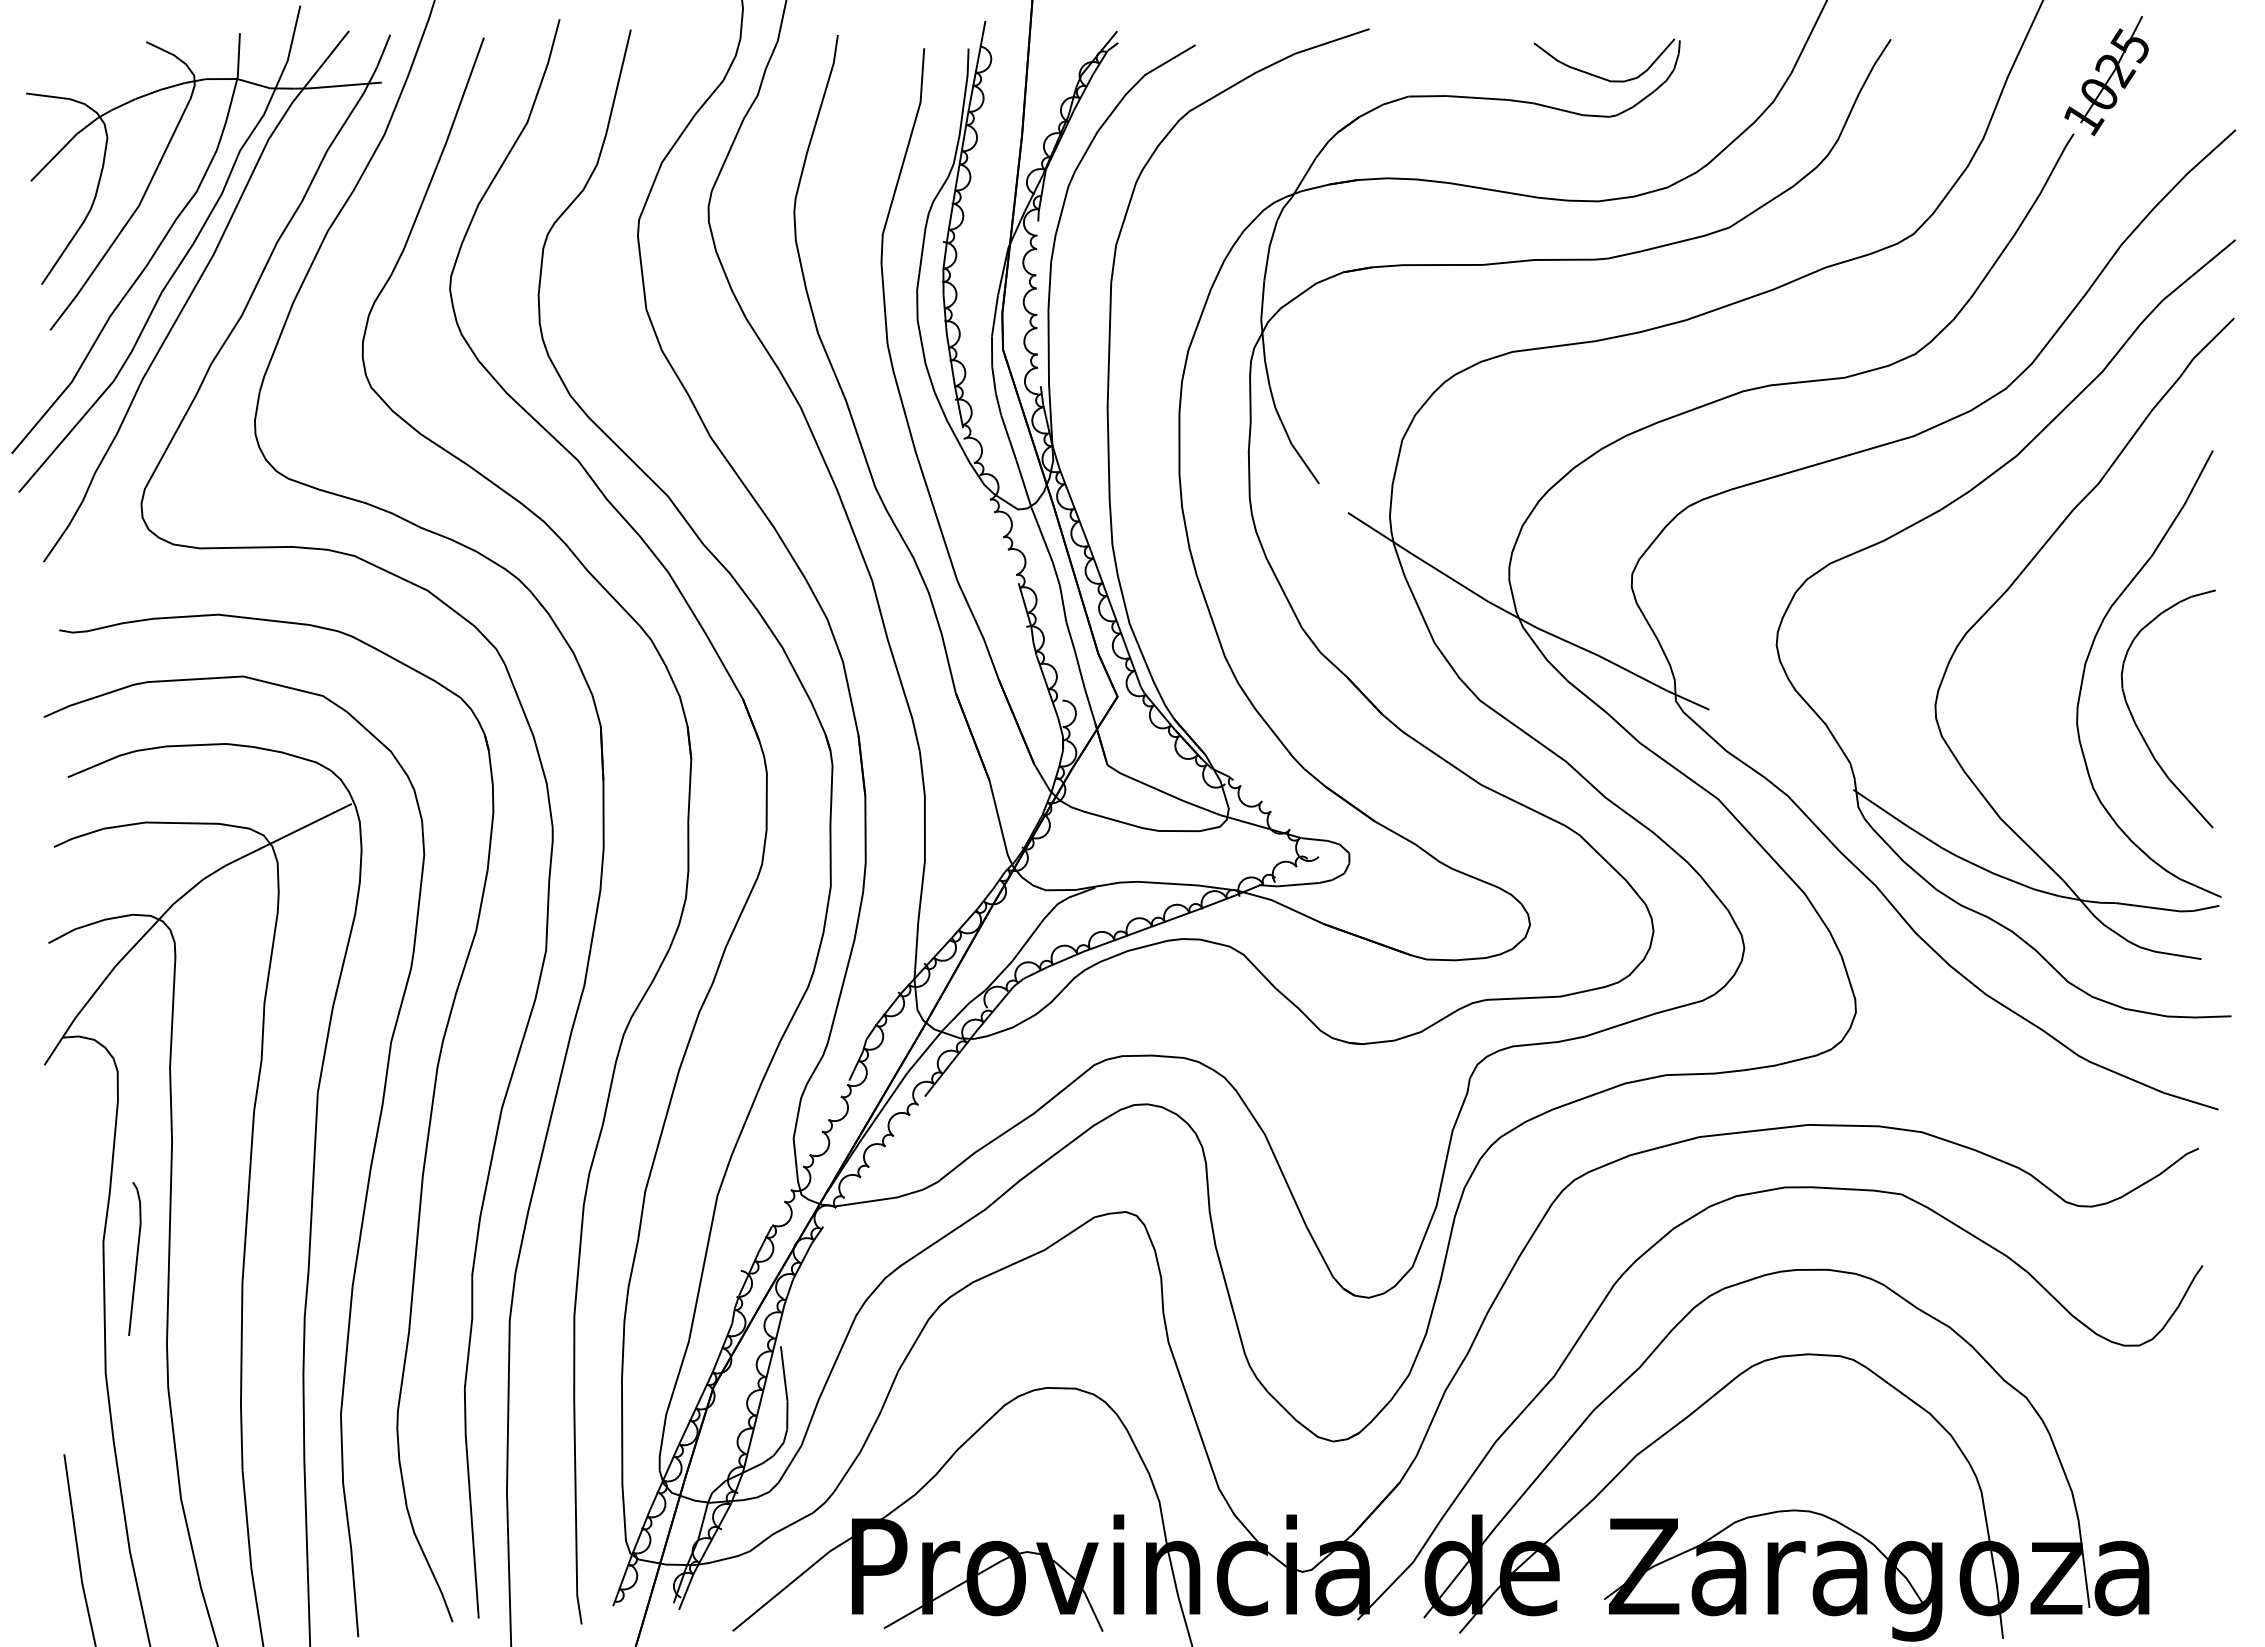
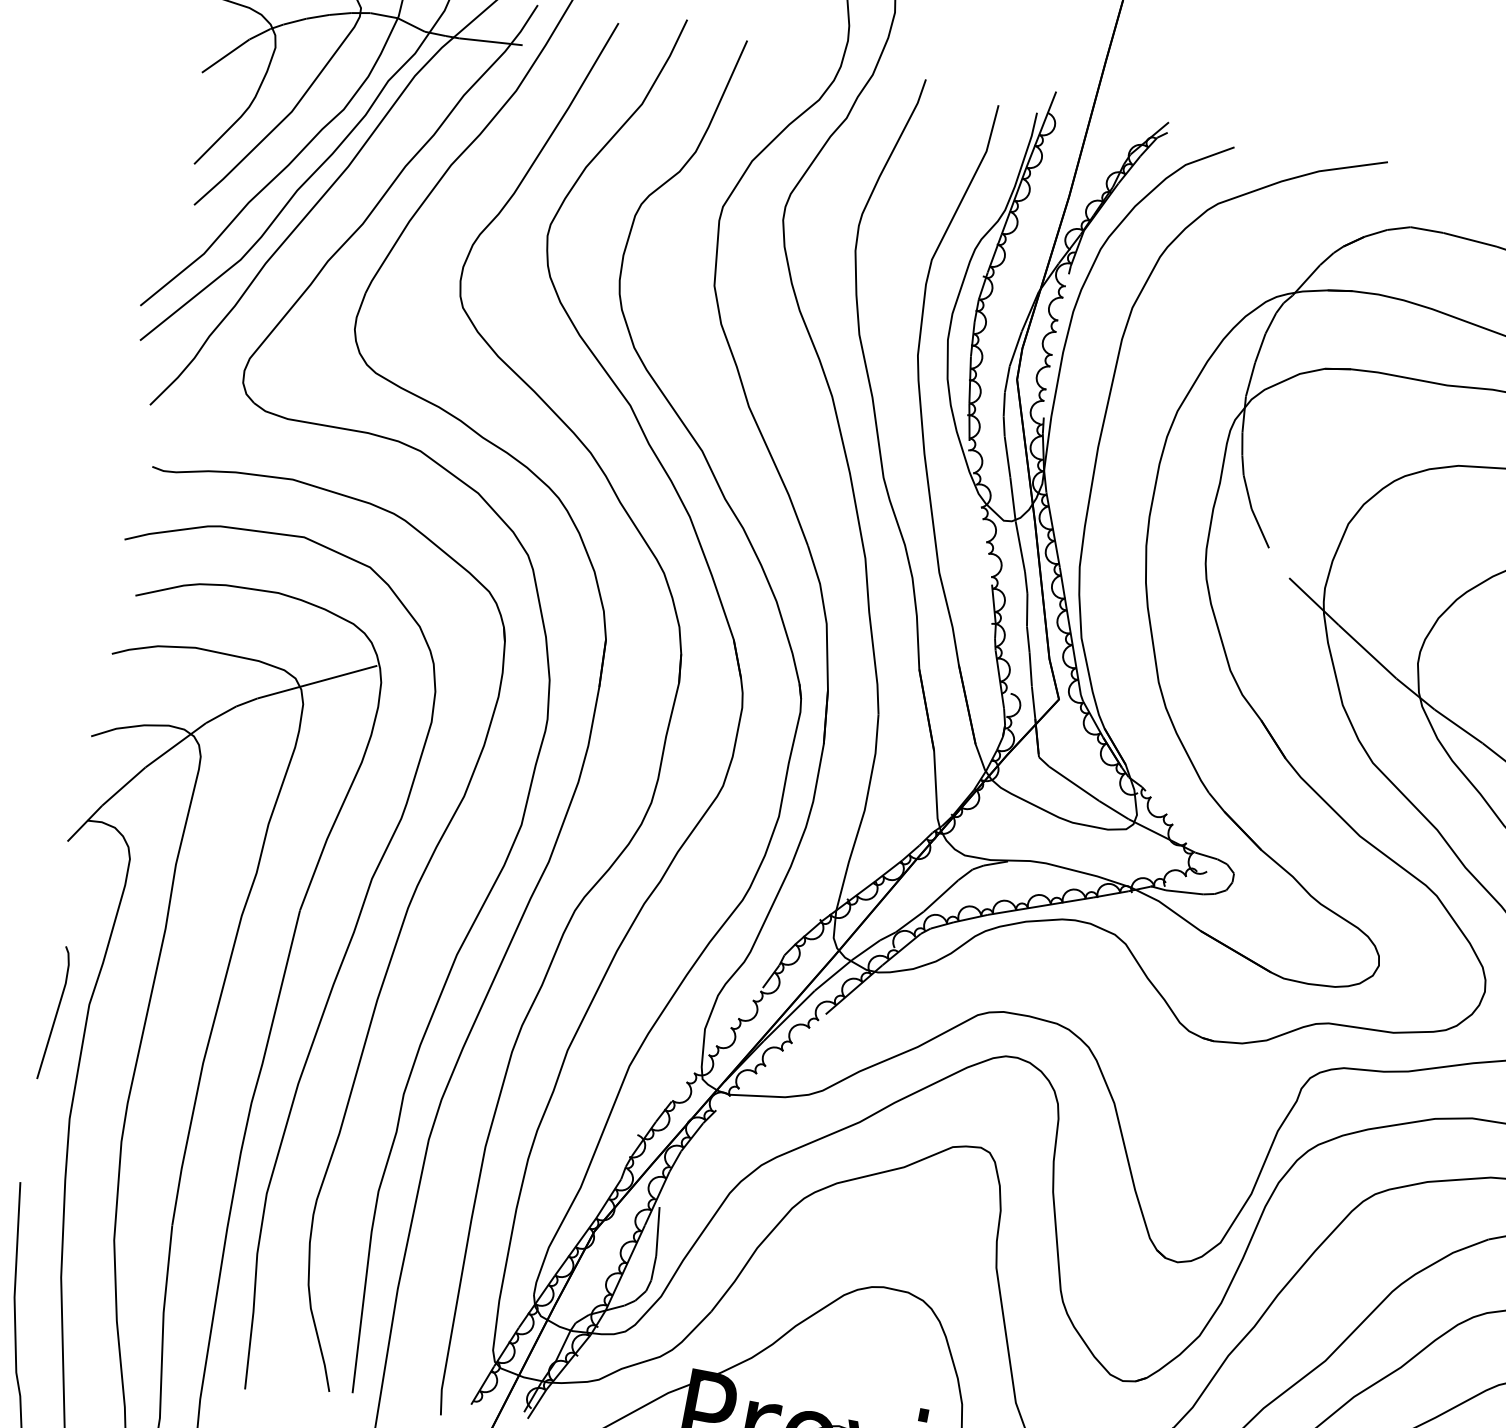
line: (136, 1258) -> (56, 1013), moved

